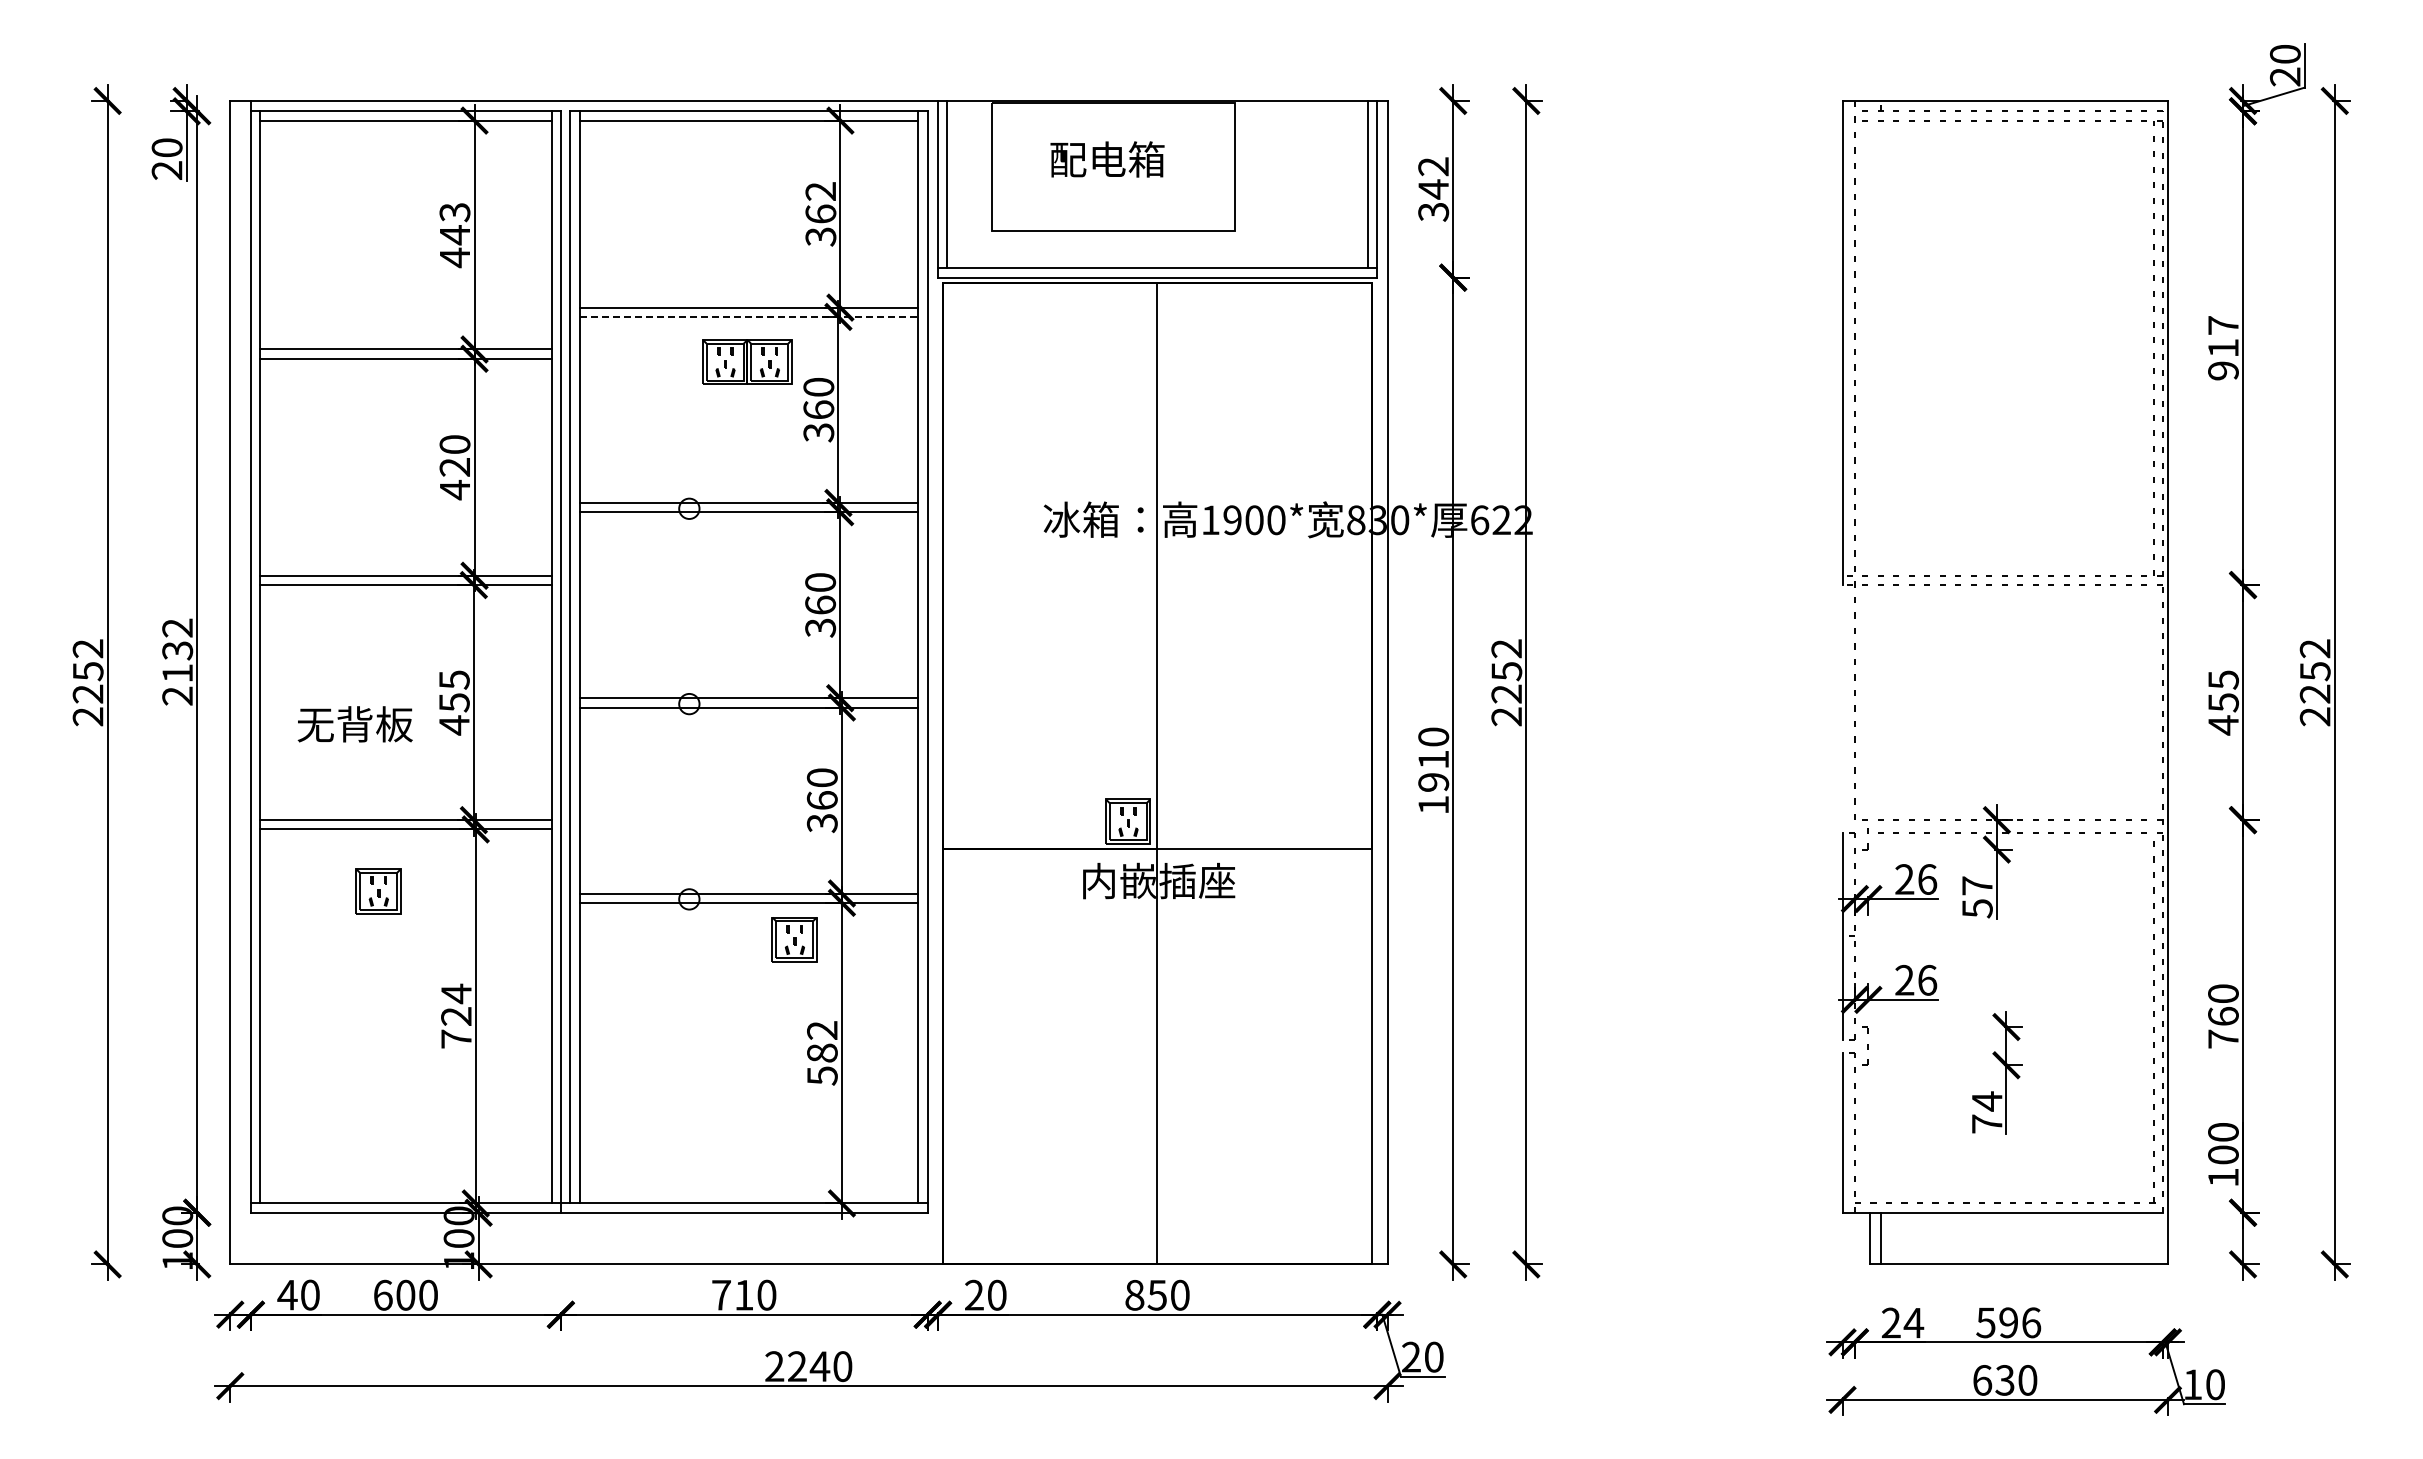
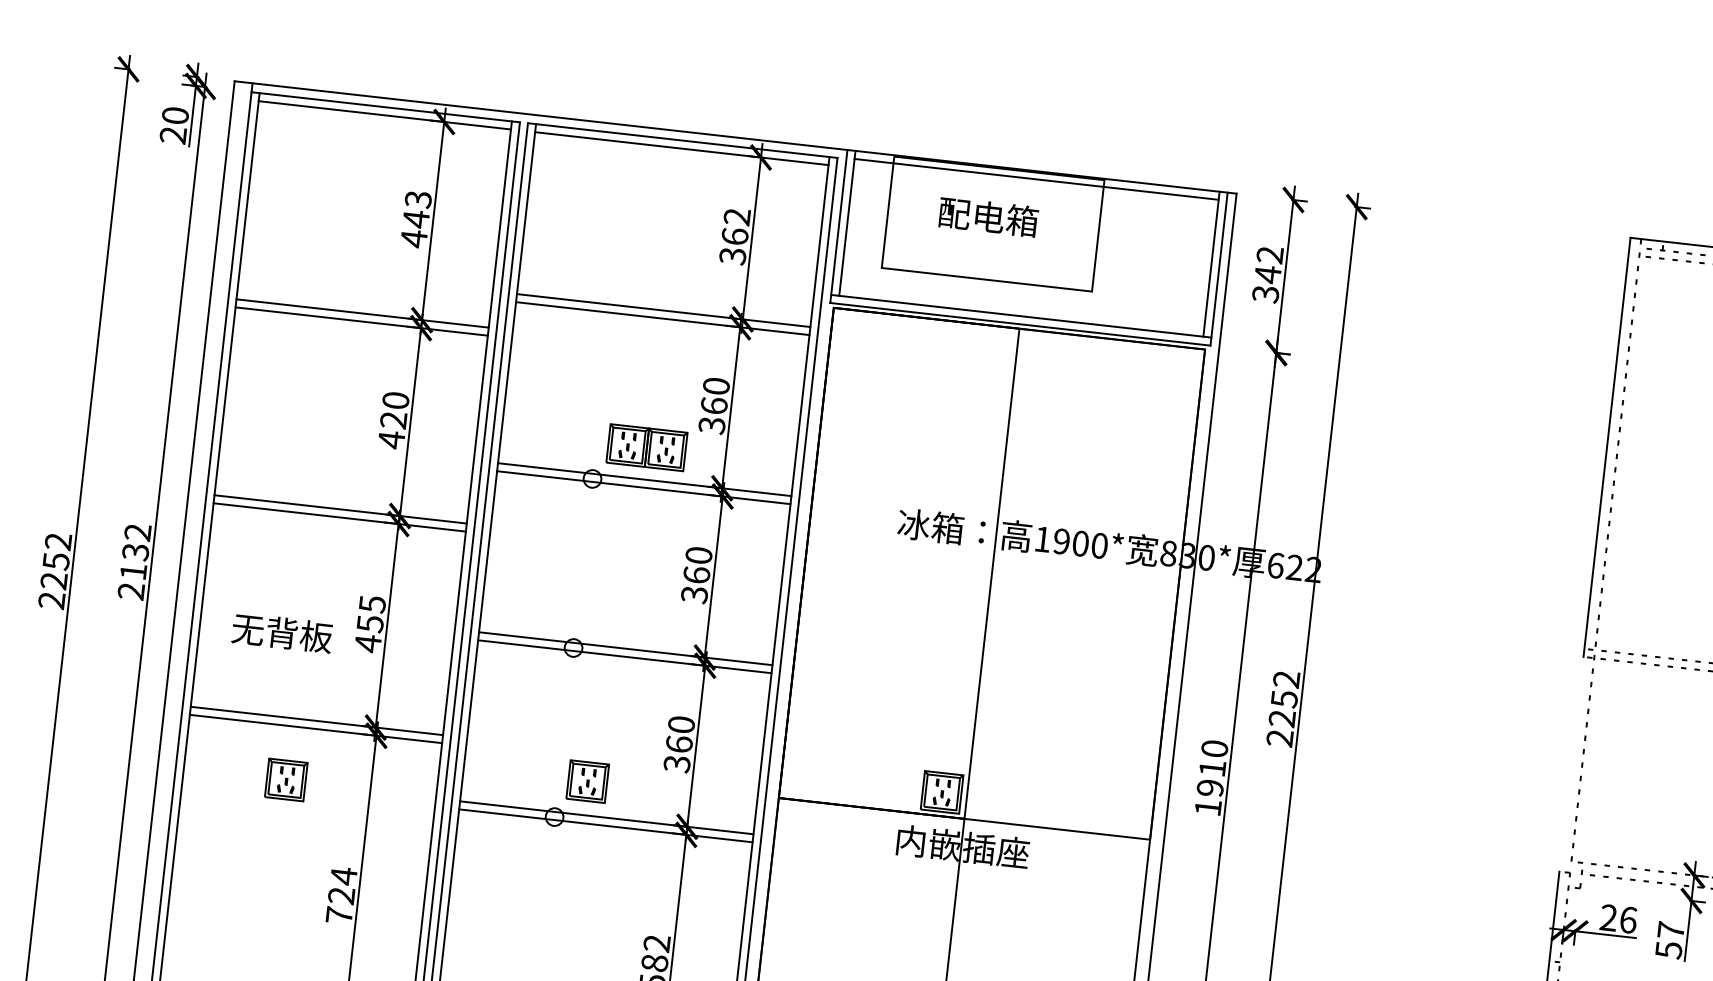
line: (1157, 110) -> (1036, 179), added
line: (749, 316) -> (663, 318), dashed -> solid
part: (747, 361) -> (647, 447), moved
part: (794, 939) -> (587, 781), moved

